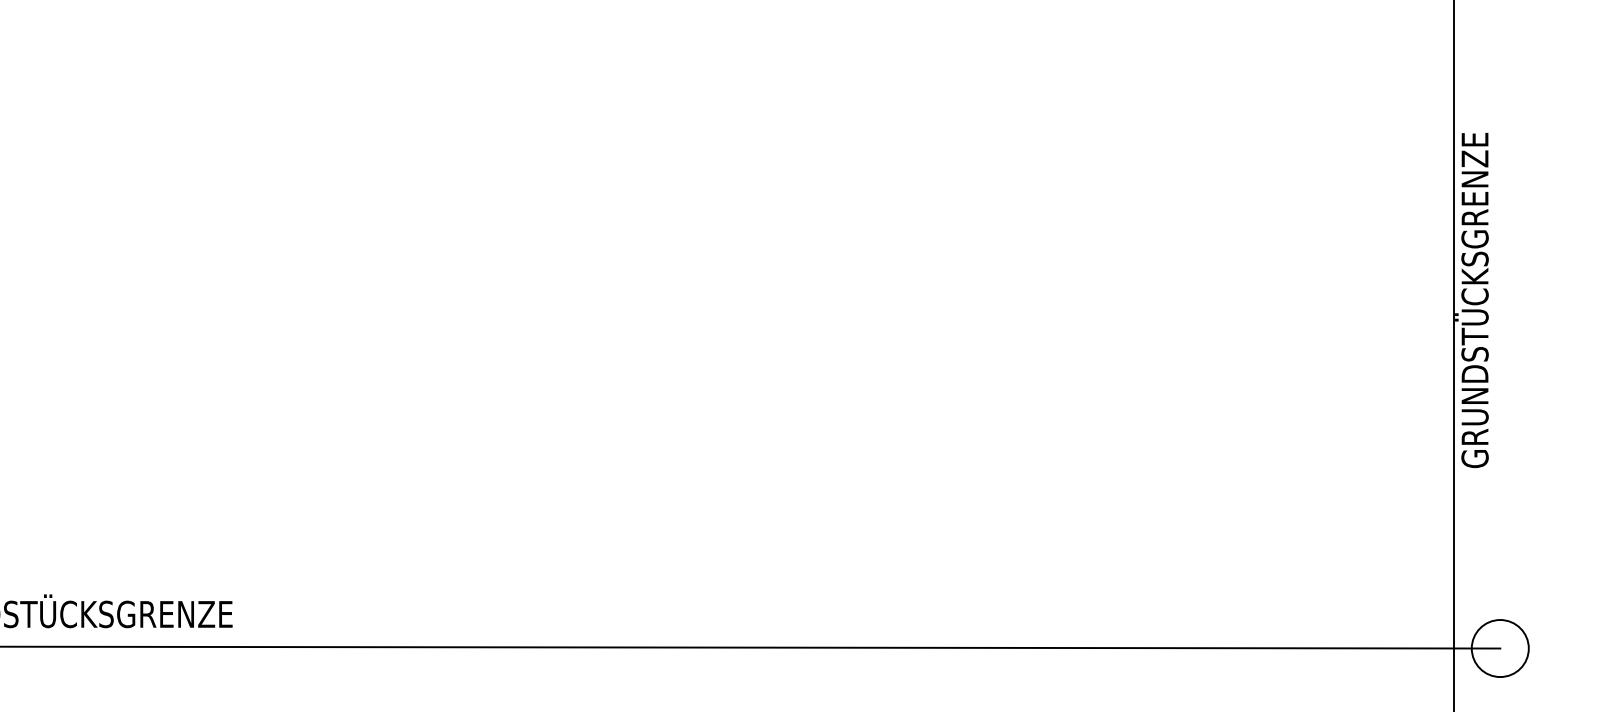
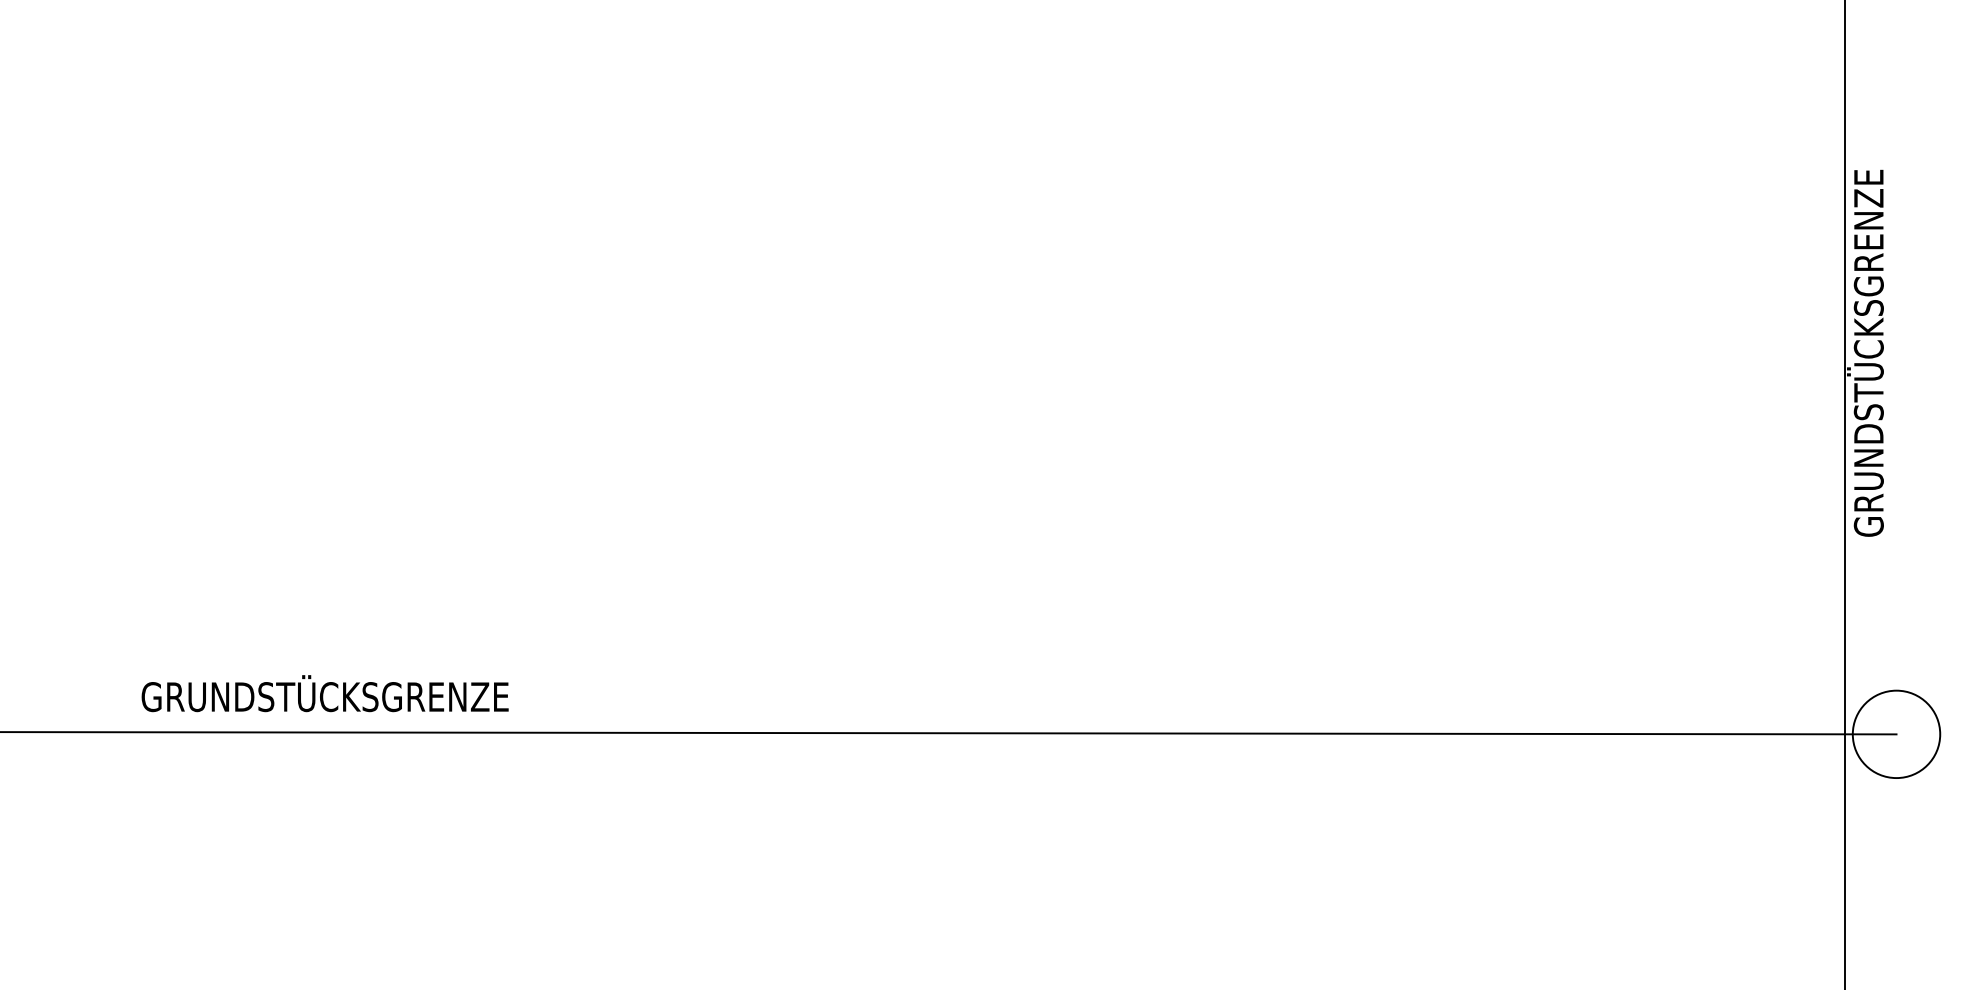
circle: (1500, 648) -> (1896, 734), size x1.4

